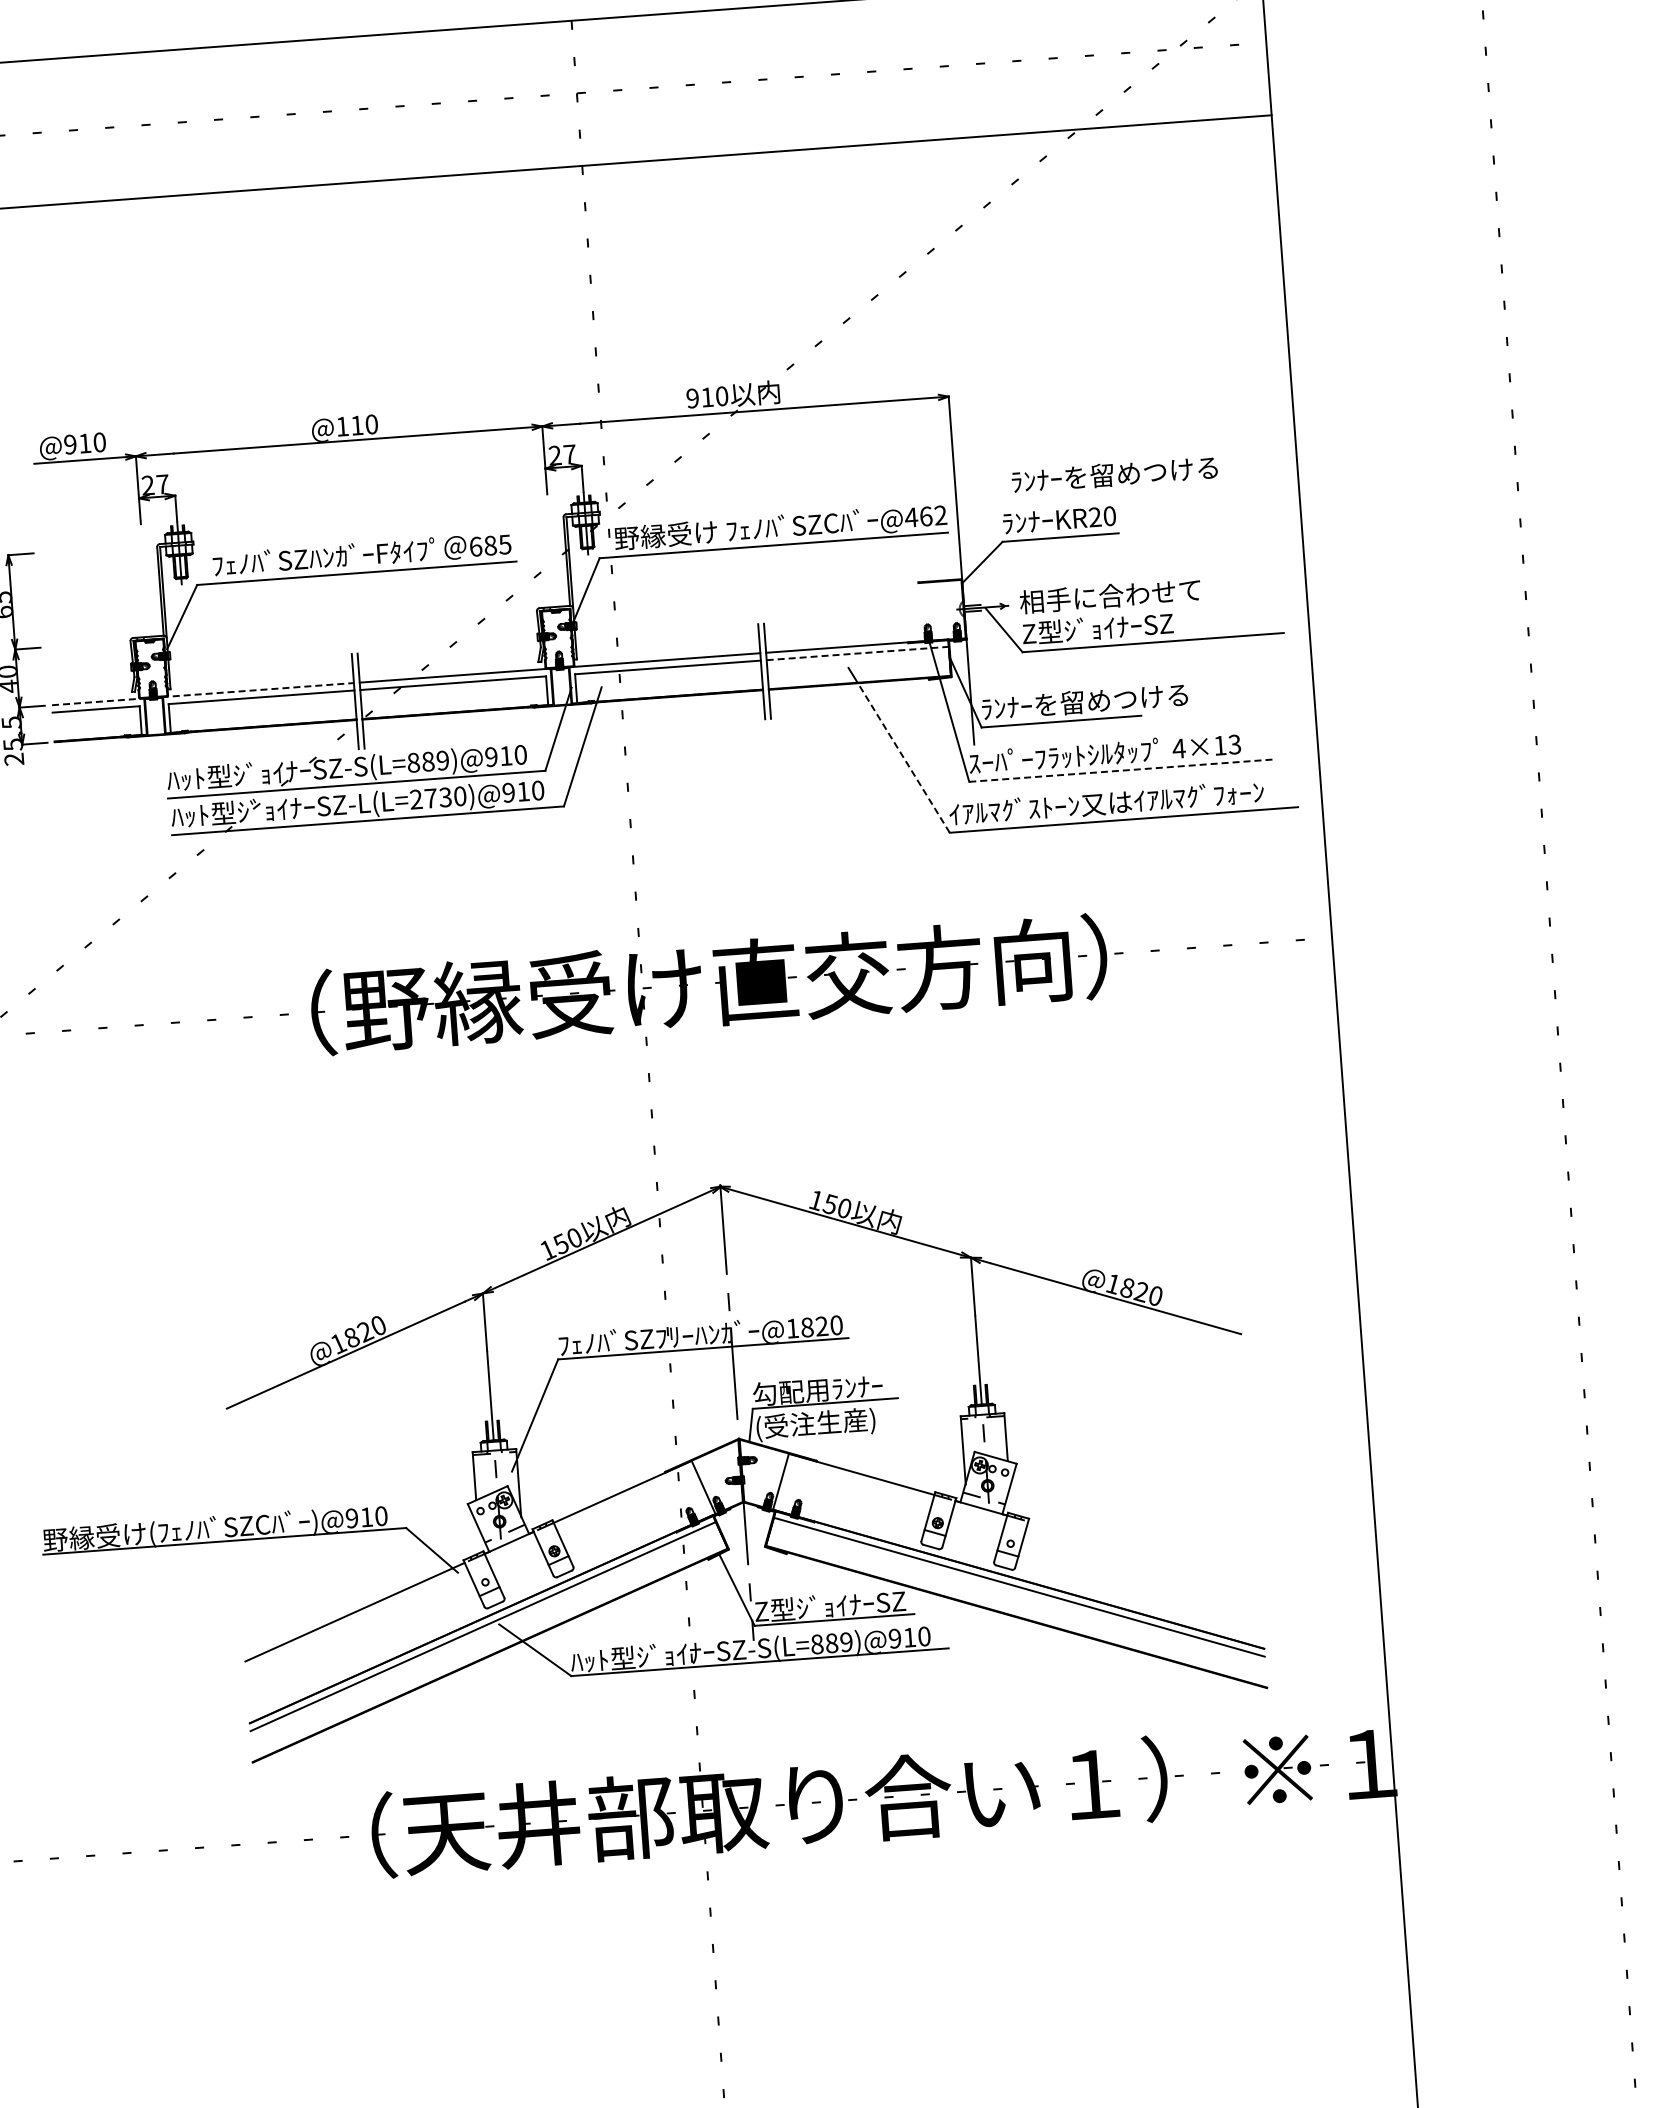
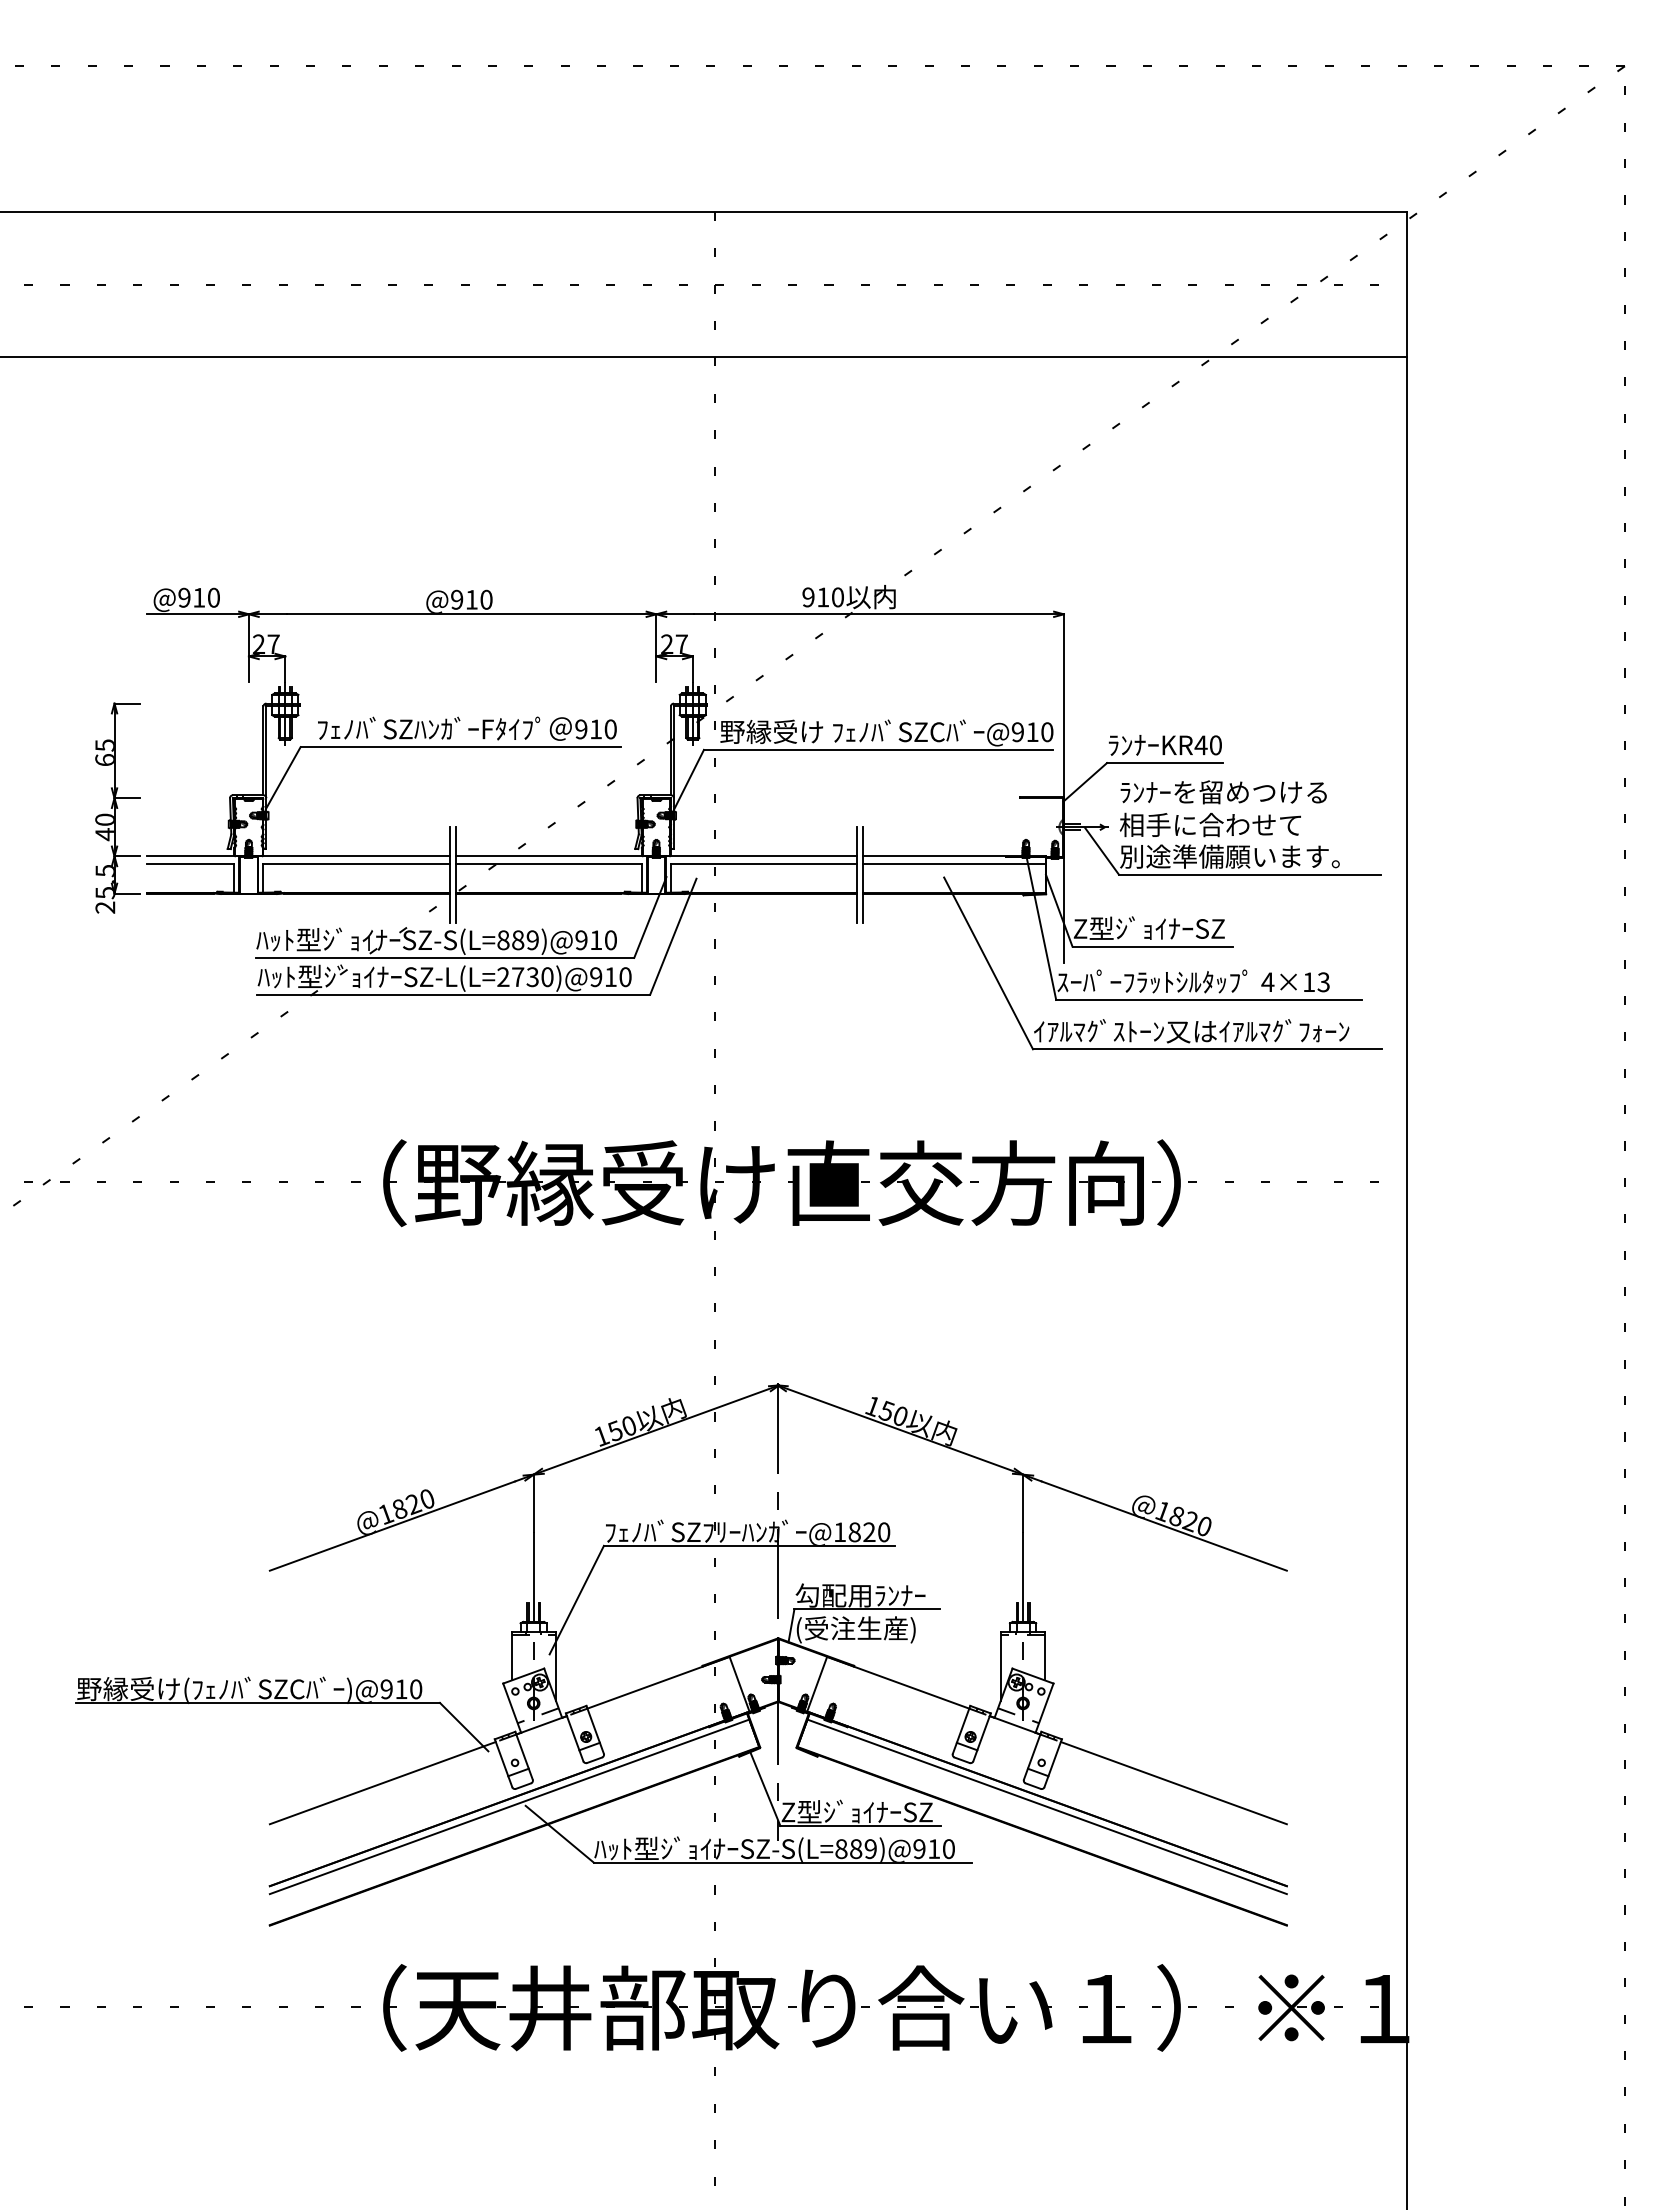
text: (342, 426) -> (457, 599), @110 -> @910
text: (1114, 474) -> (1223, 792), moved
text: (926, 516) -> (1032, 732), @462 -> @910
text: (1094, 517) -> (1200, 745), KR20 -> KR40
text: (489, 545) -> (595, 729), 685 -> 910
text: (1131, 626) -> (1229, 856), Z型ｼﾞｮｲﾅｰSZ -> 別途準備願います。
line: (857, 653) -> (954, 863), dashed -> solid
line: (203, 694) -> (298, 856), dashed -> solid
text: (1084, 701) -> (1176, 928), ﾗﾝﾅｰを留めつける -> Z型ｼﾞｮｲﾅｰSZ
line: (903, 758) -> (992, 971), dashed -> solid
line: (1122, 770) -> (1209, 999), dashed -> solid
line: (1143, 1554) -> (1173, 1783), added

